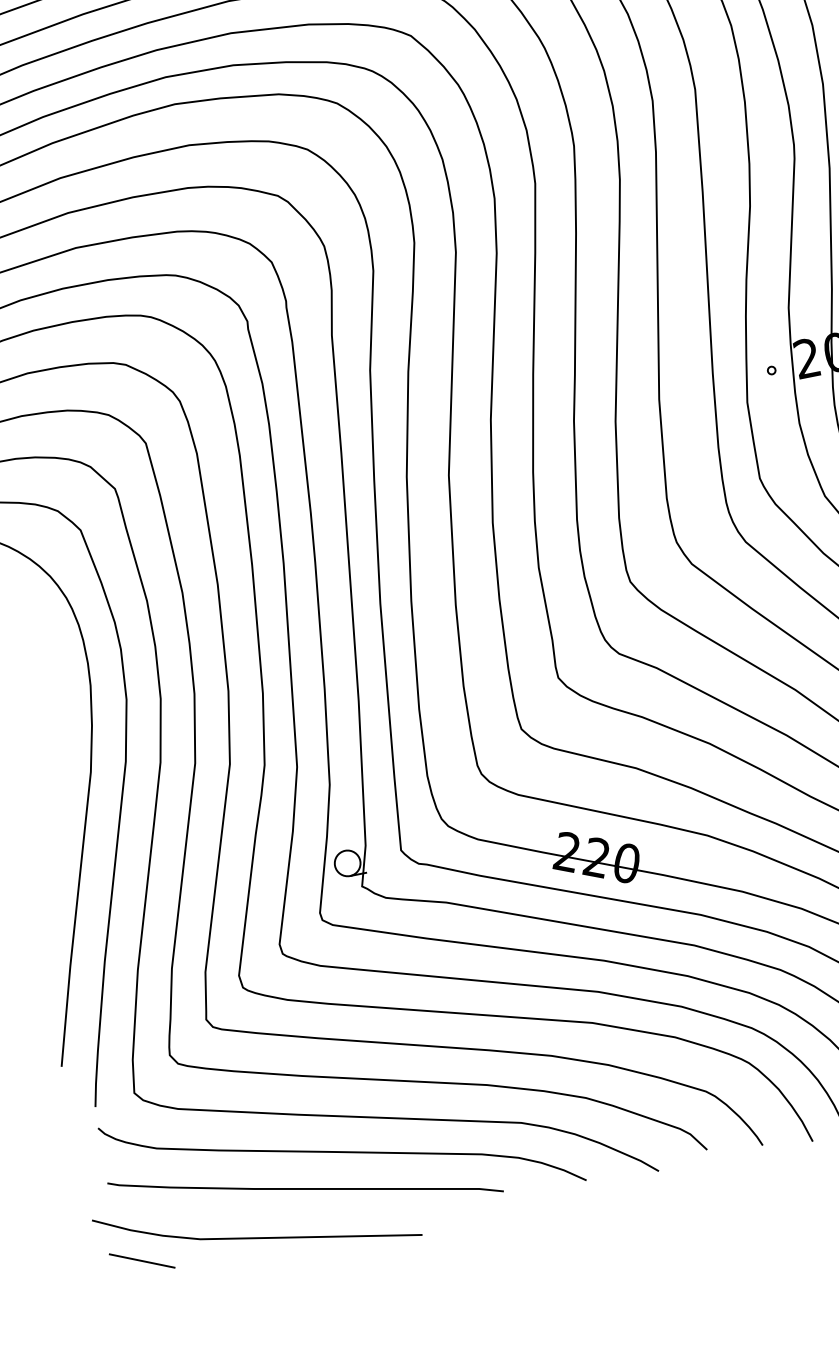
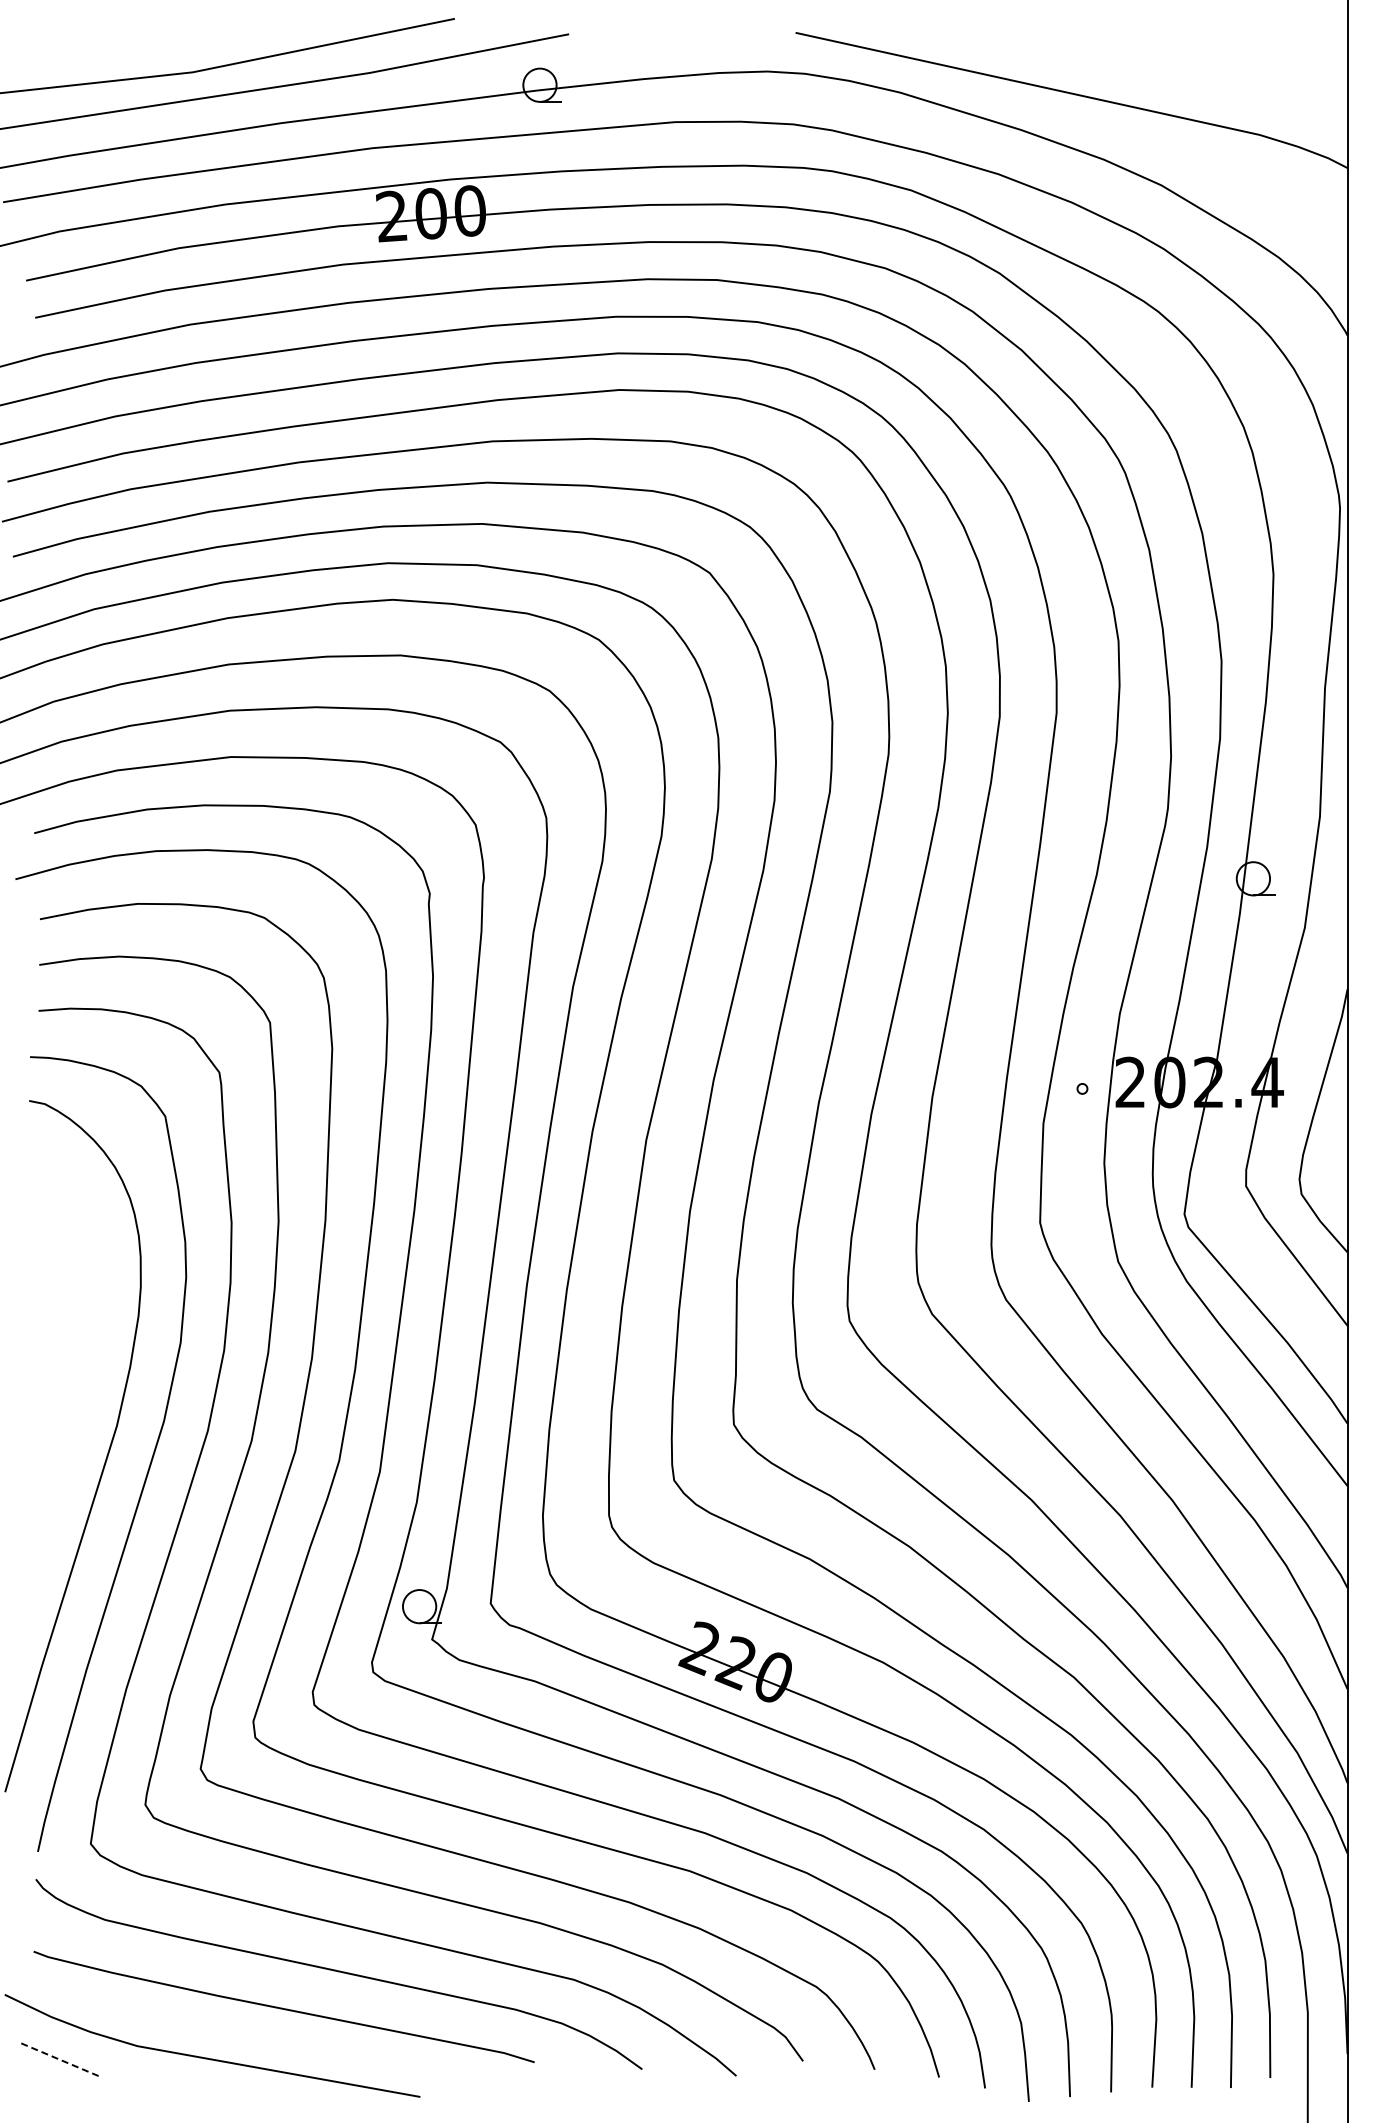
line: (142, 1260) -> (58, 2058), solid -> dashed

